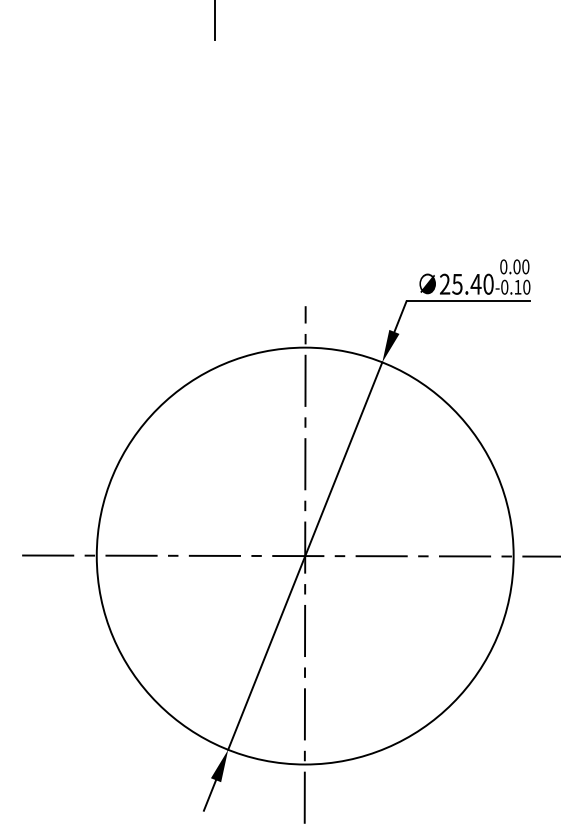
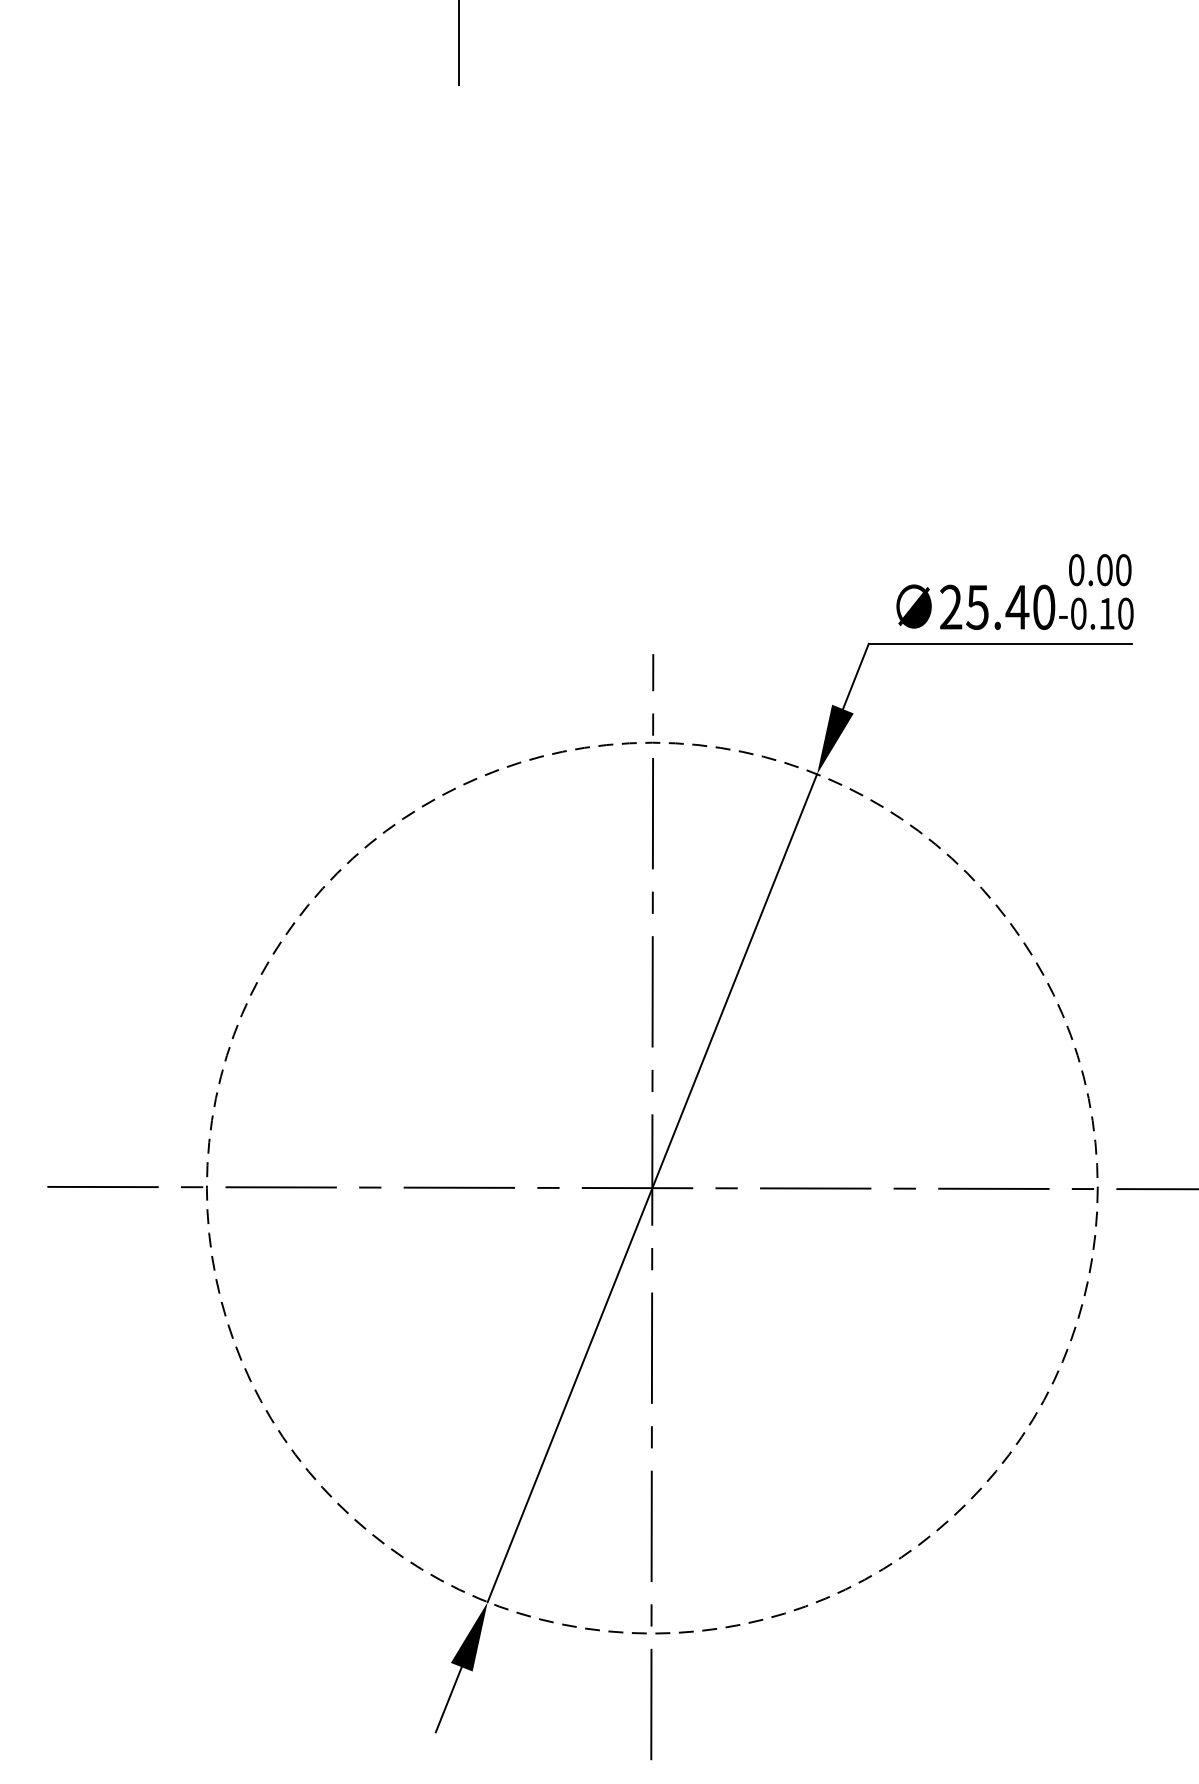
circle: (304, 555) -> (650, 1186), solid -> dashed

